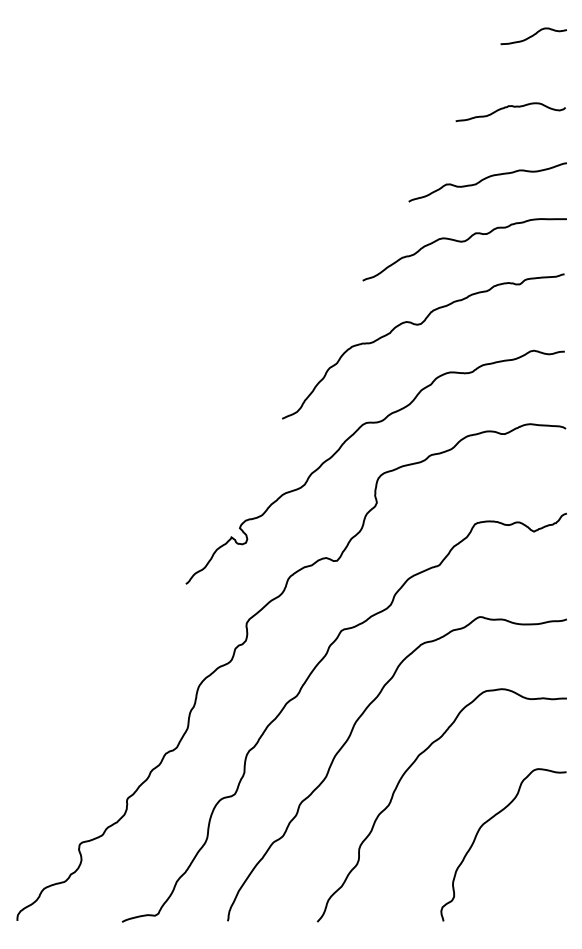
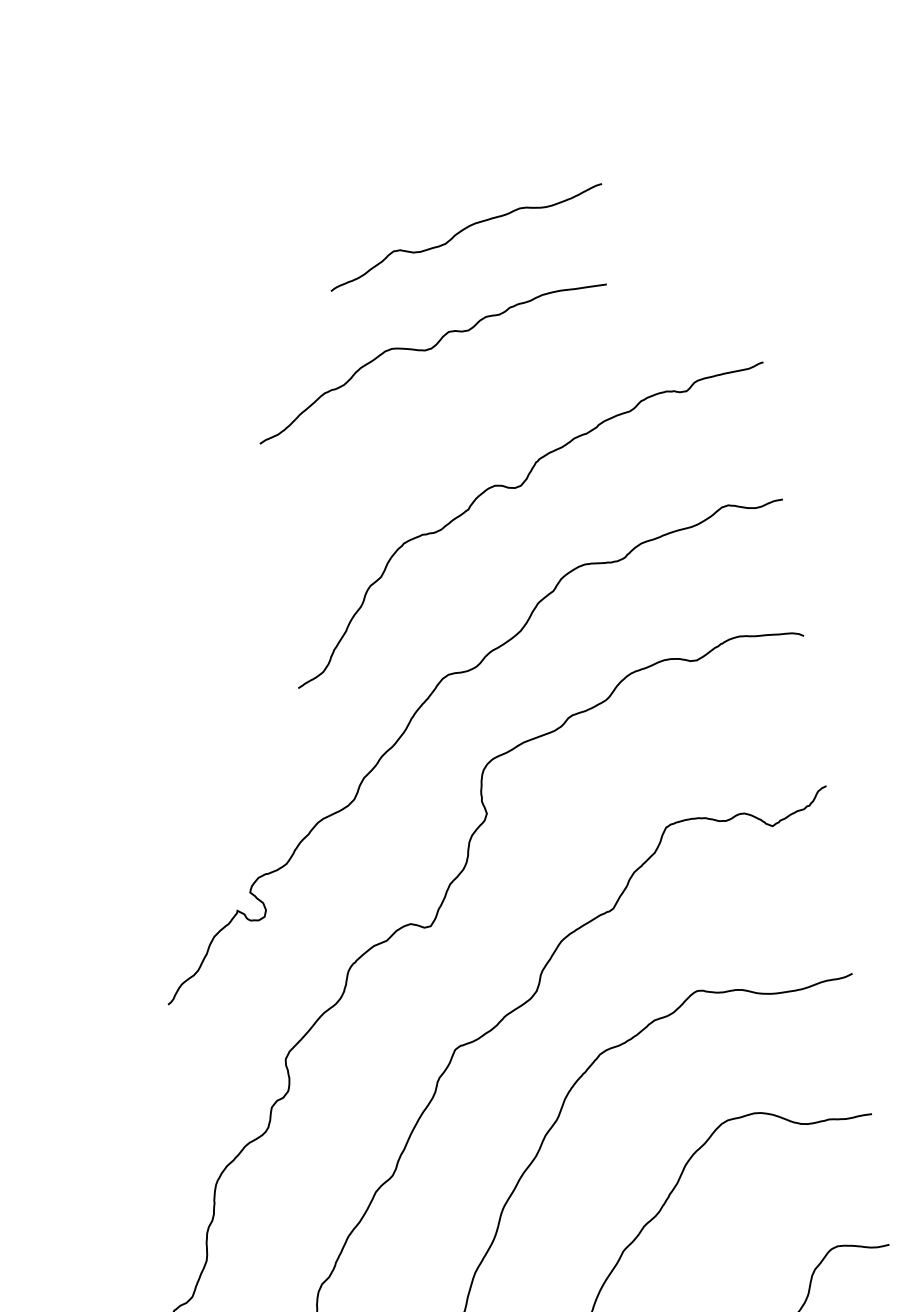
curve: (508, 107) -> (622, 80), removed
curve: (485, 179) -> (461, 232), moved
curve: (464, 242) -> (430, 351), moved

